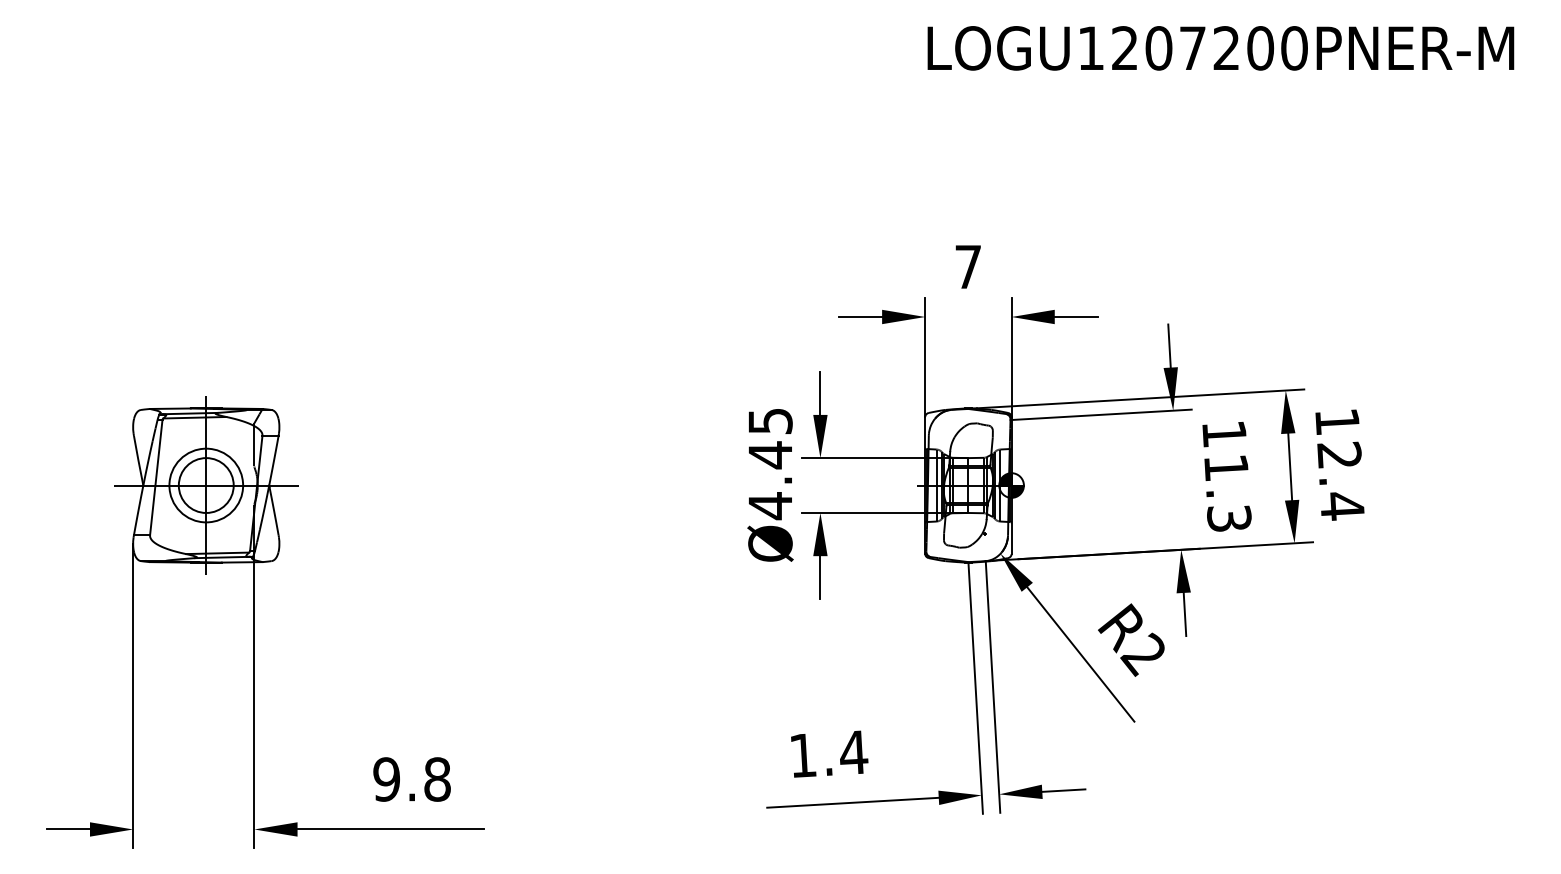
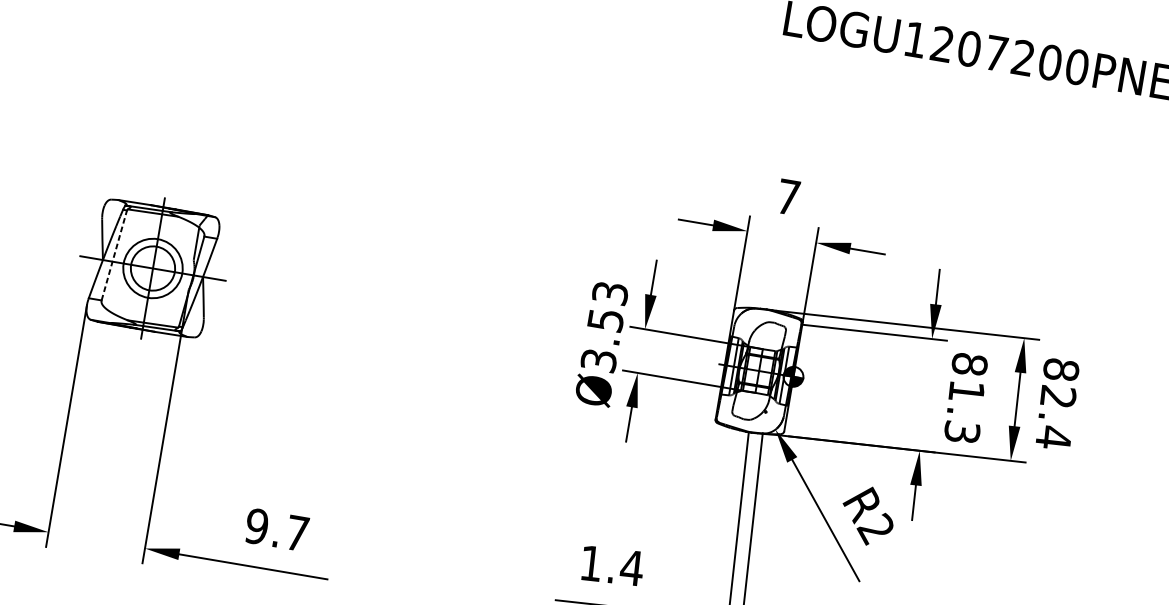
text: (1337, 421) -> (1061, 369), 12.4 -> 82.4
text: (1224, 434) -> (969, 364), 11.3 -> 81.3
text: (770, 464) -> (604, 327), Ø4.45 -> Ø3.53
line: (156, 477) -> (114, 255), solid -> dashed
text: (437, 779) -> (297, 533), 9.8 -> 9.7

